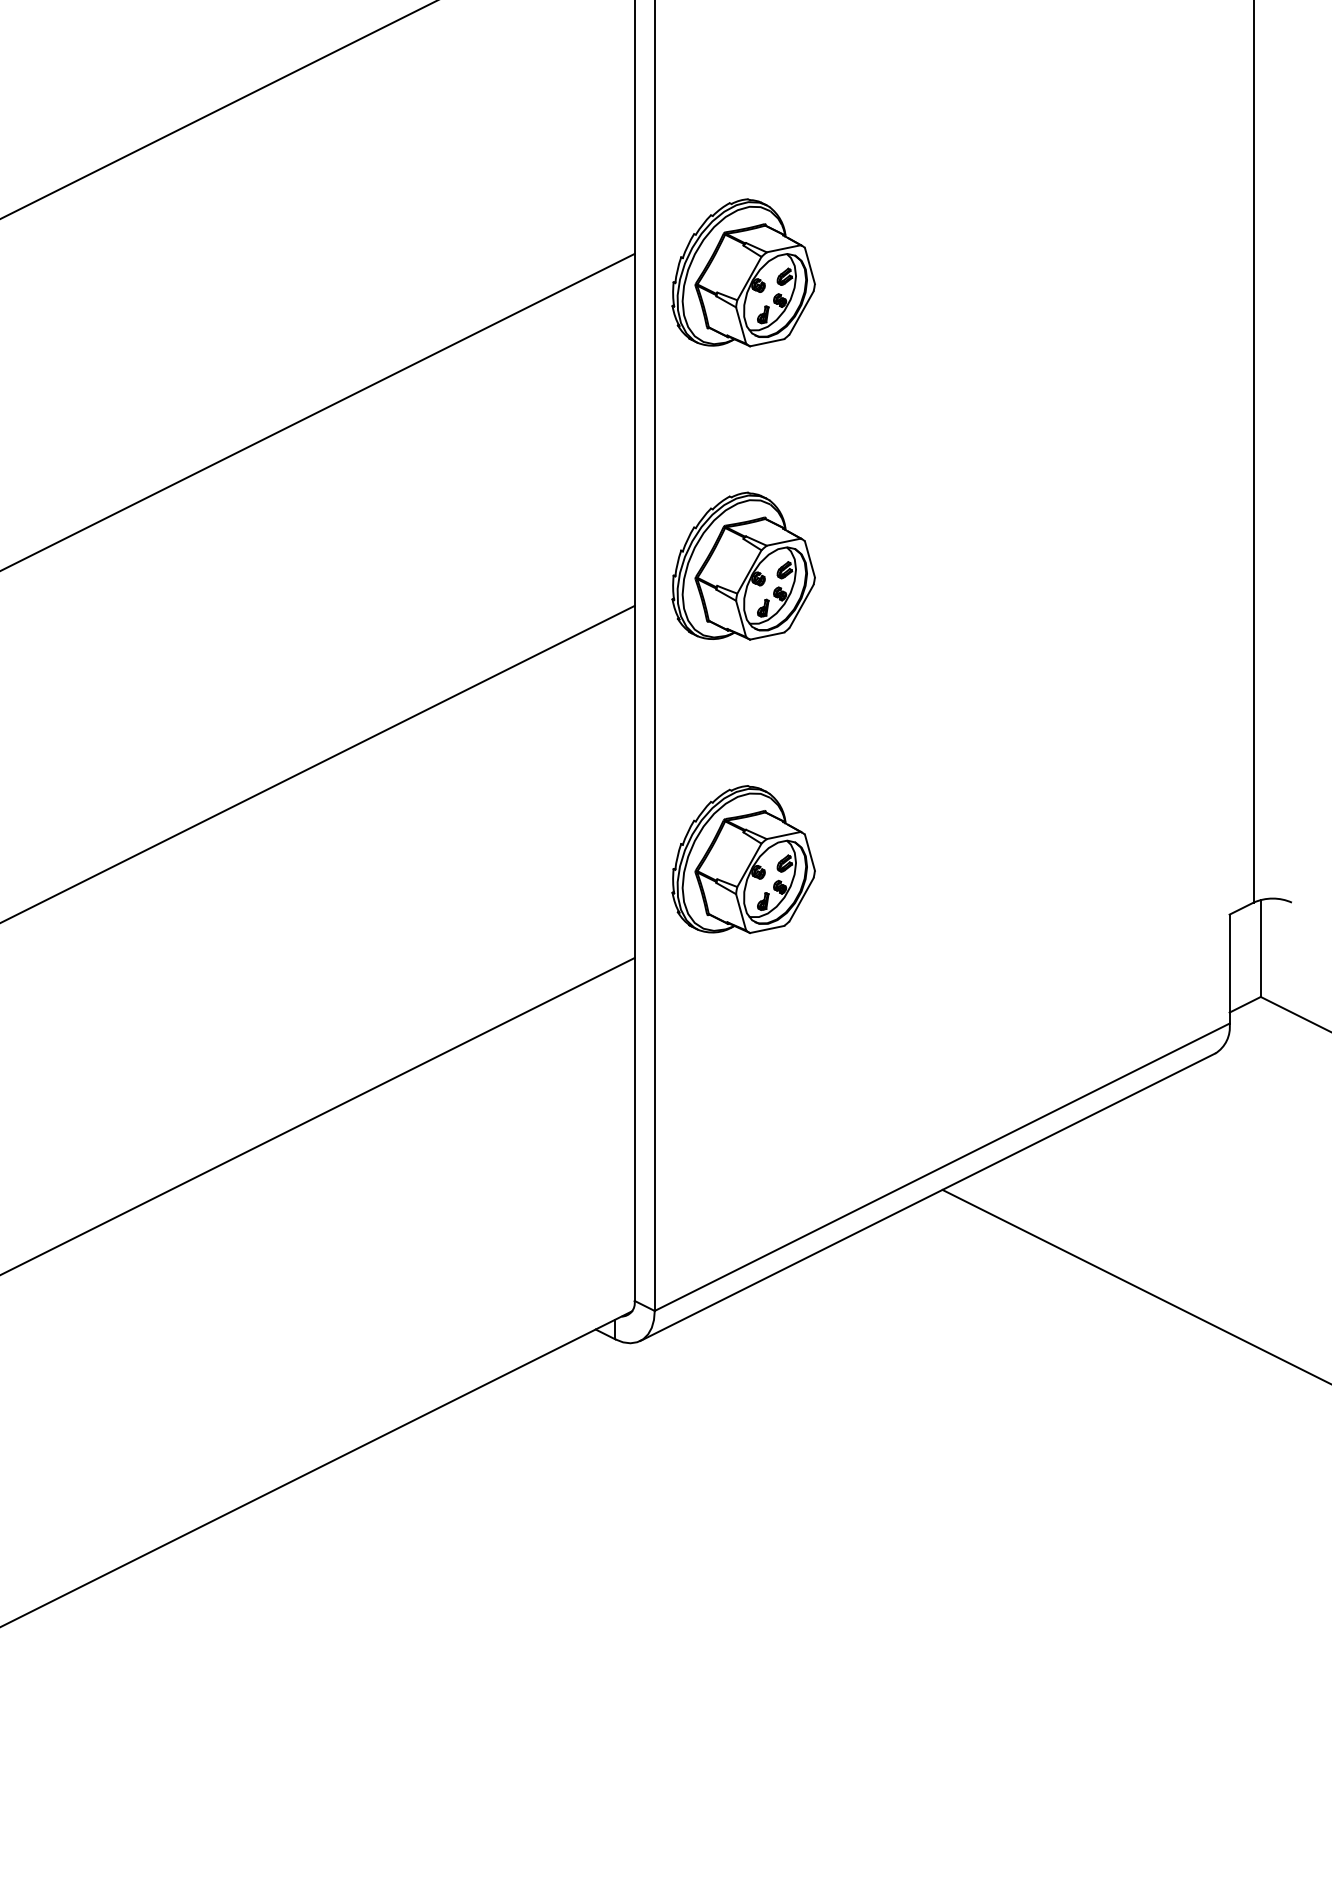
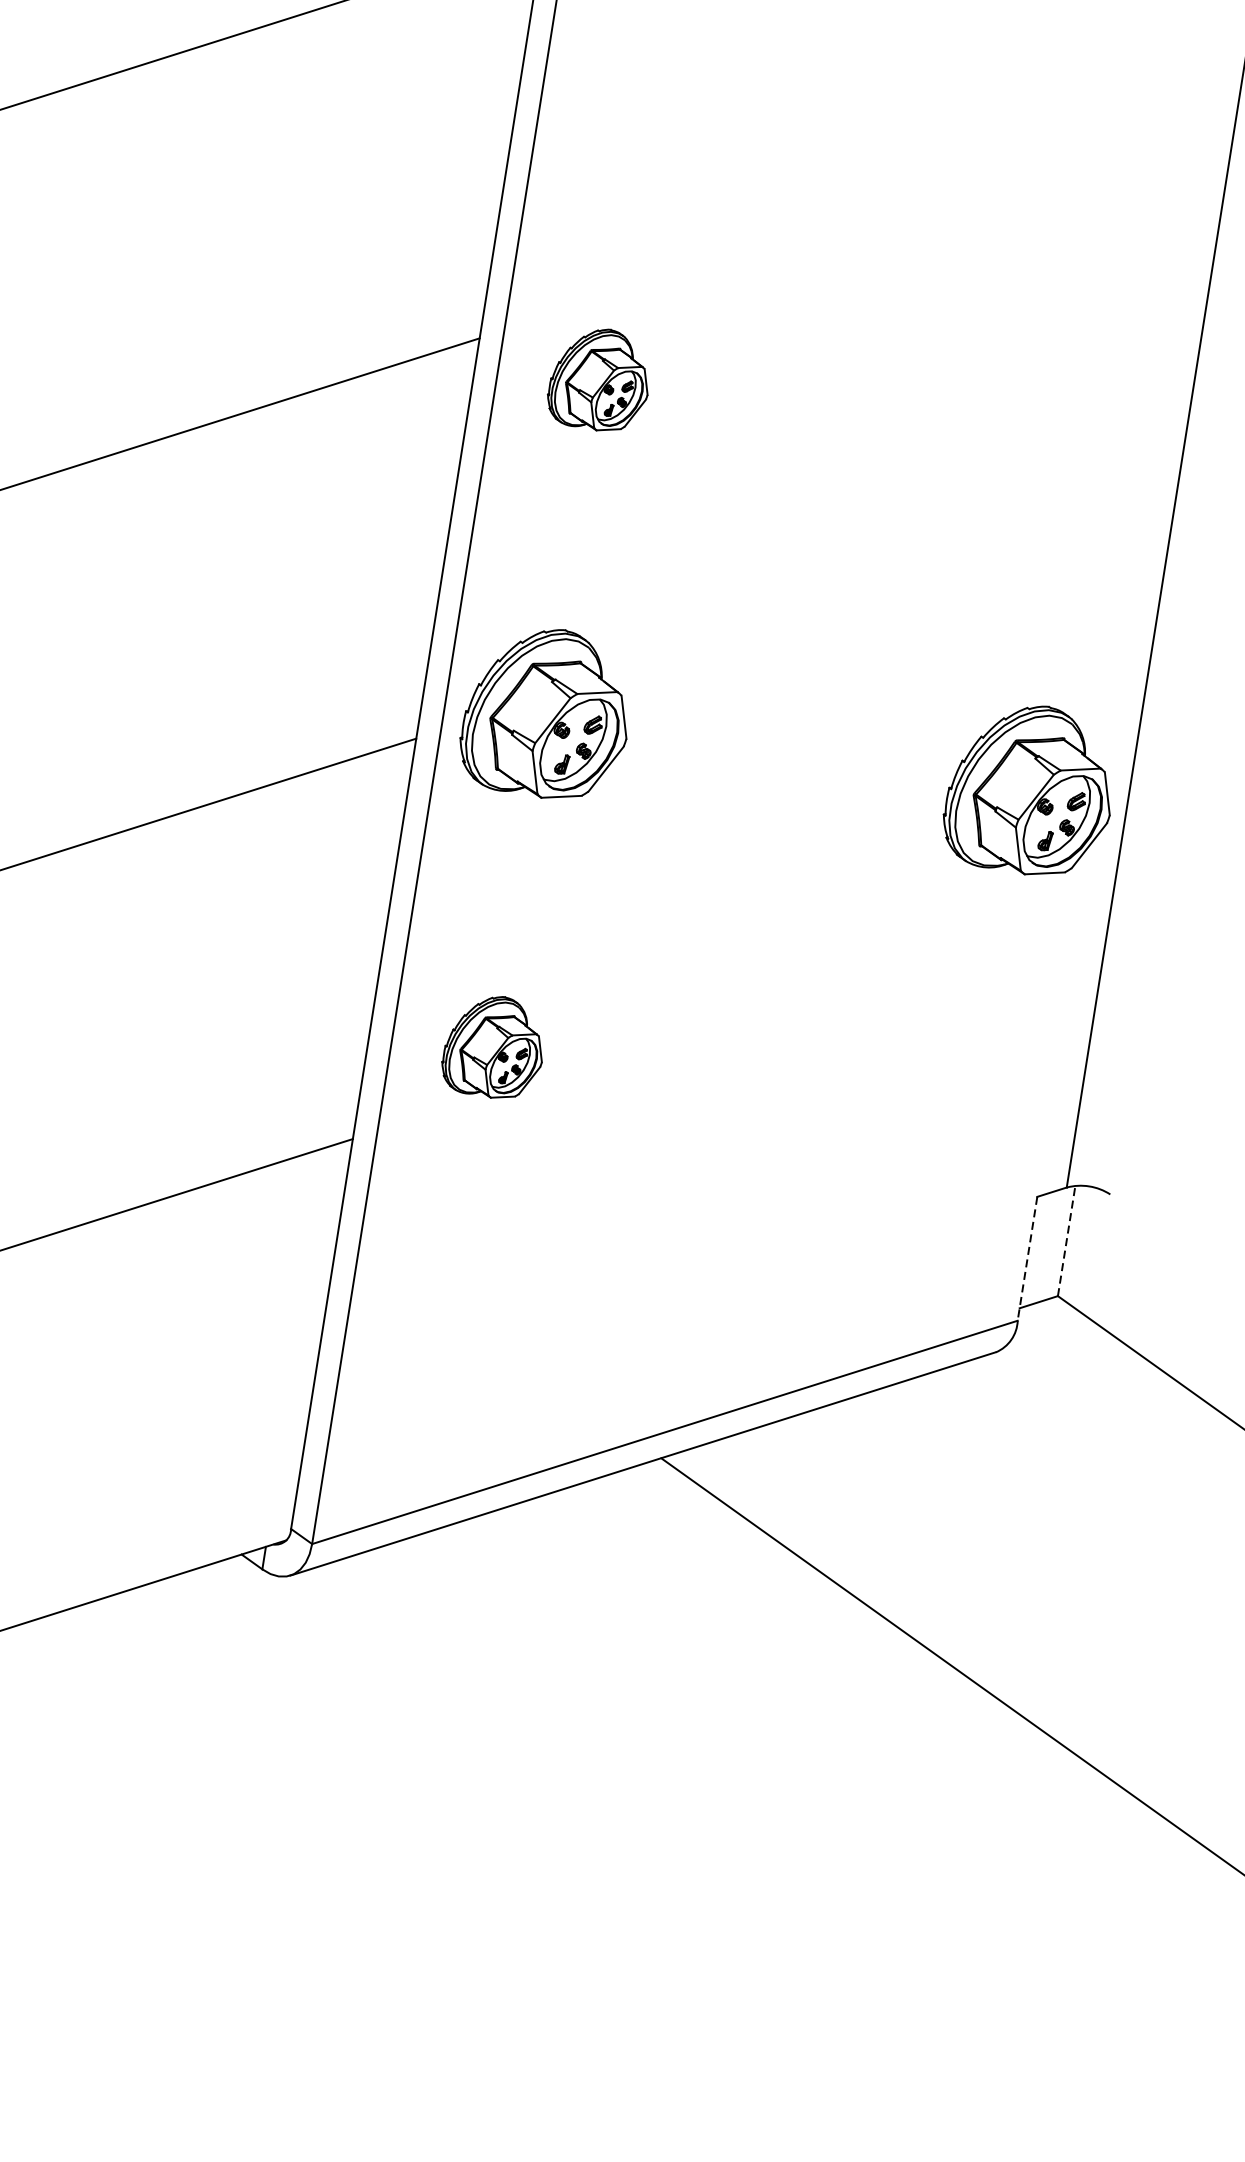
part: (743, 272) -> (600, 379), size x0.6
part: (1168, 565) -> (1030, 788), added
part: (743, 859) -> (494, 1046), size x0.6
line: (1260, 947) -> (1066, 1239), solid -> dashed
line: (1229, 969) -> (1027, 1259), solid -> dashed

